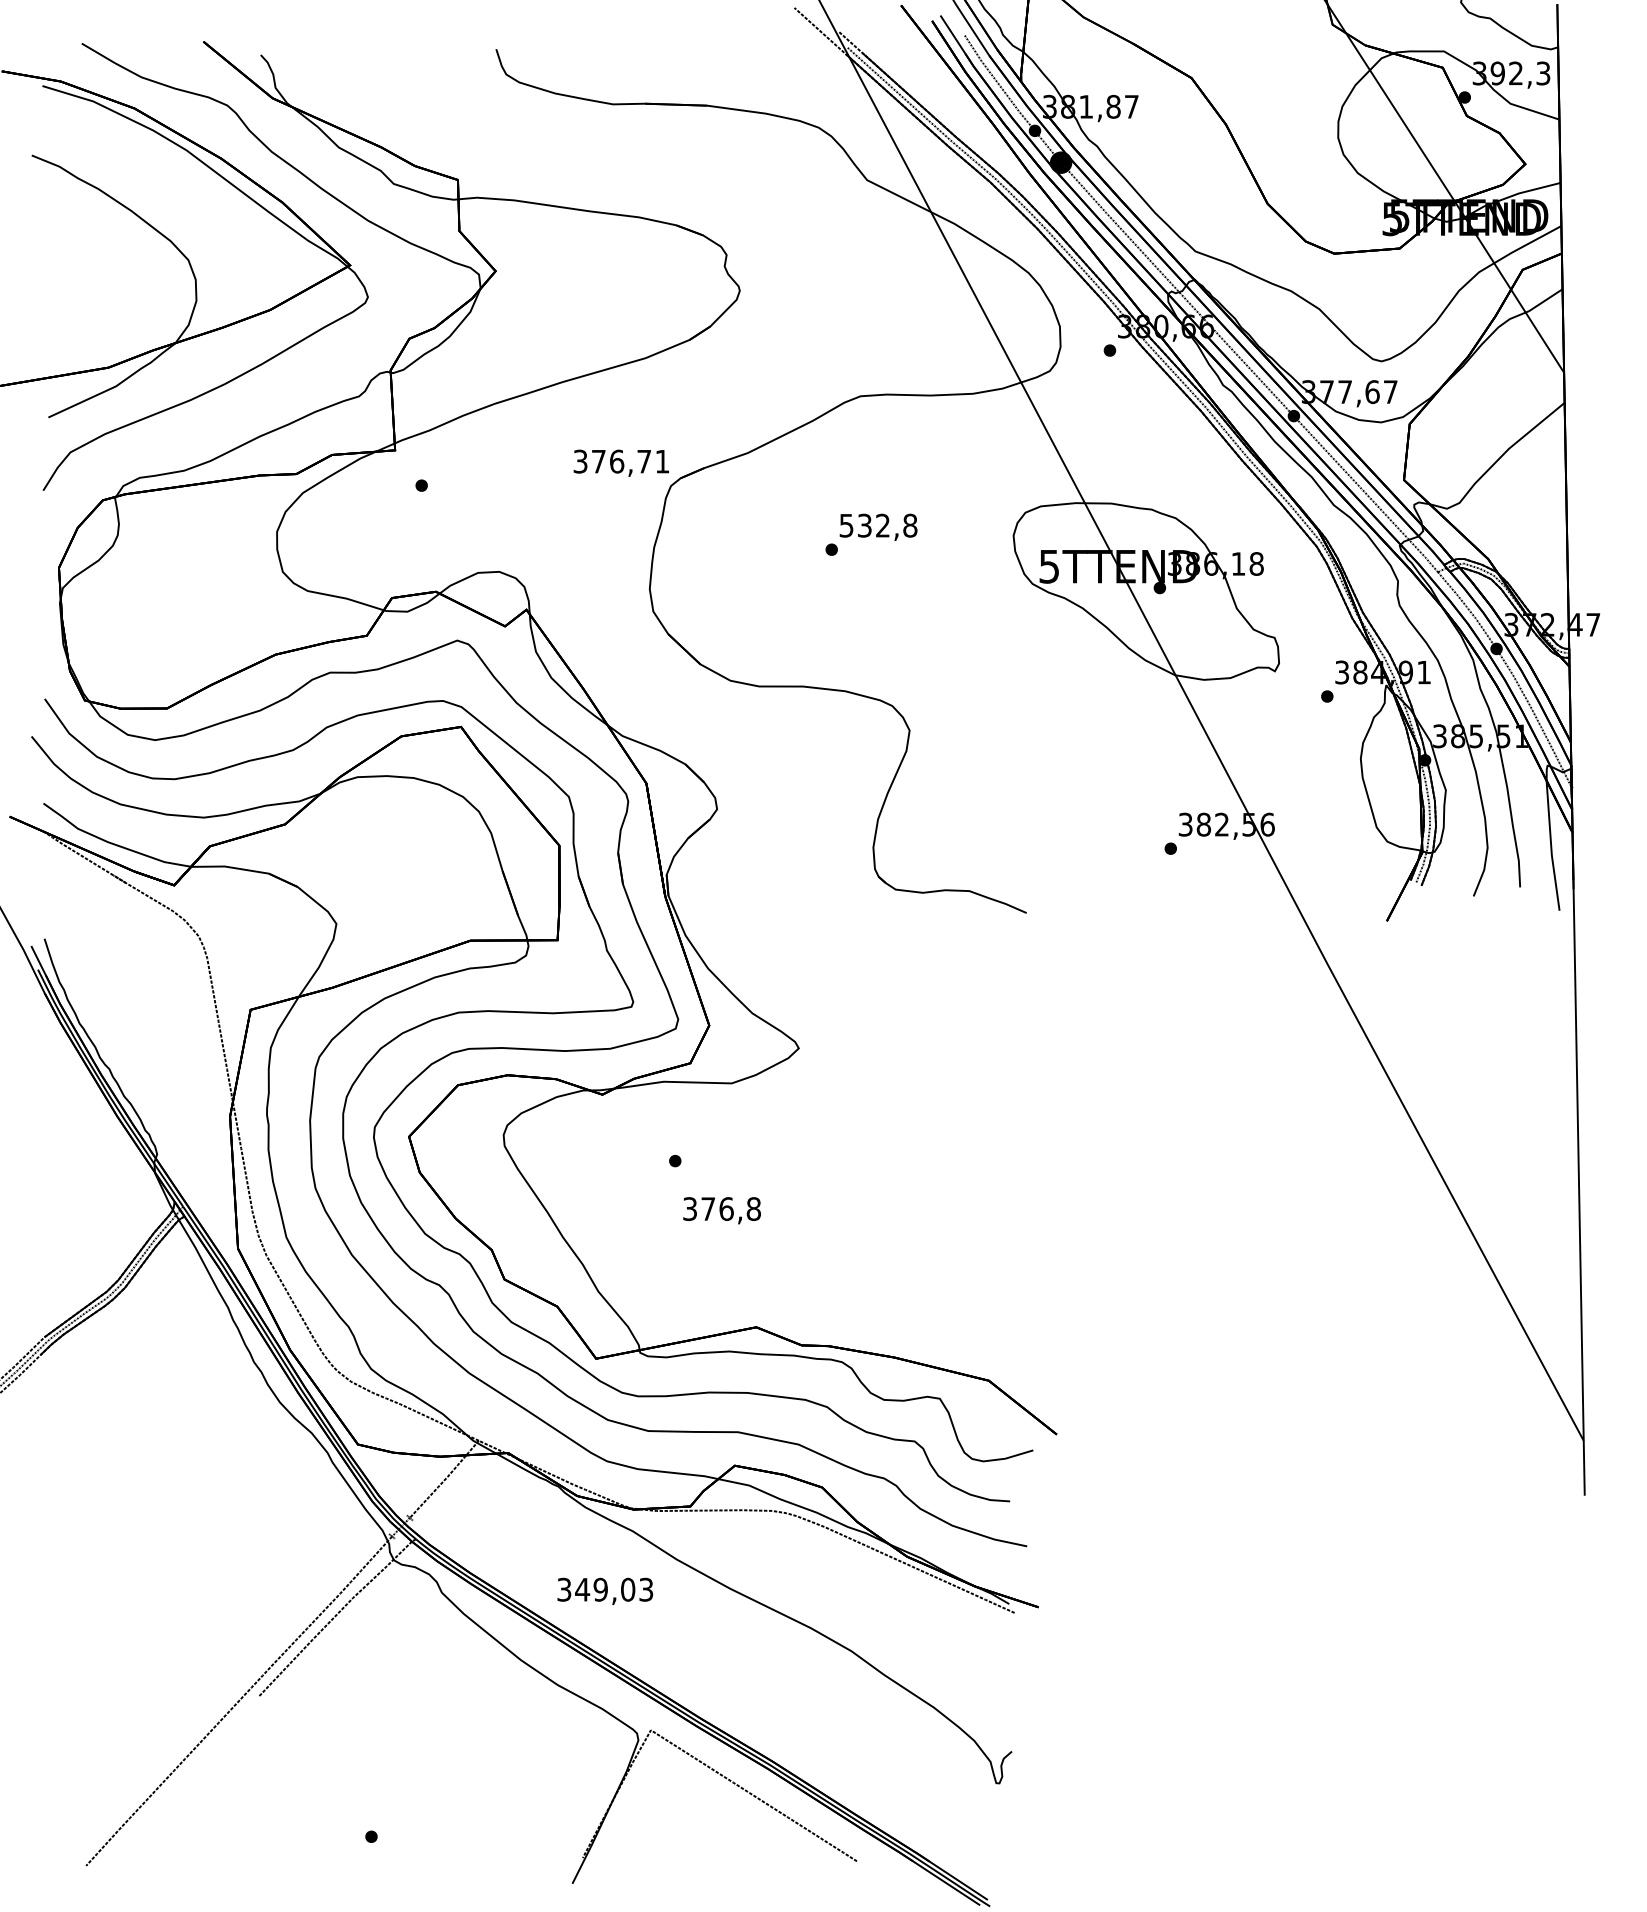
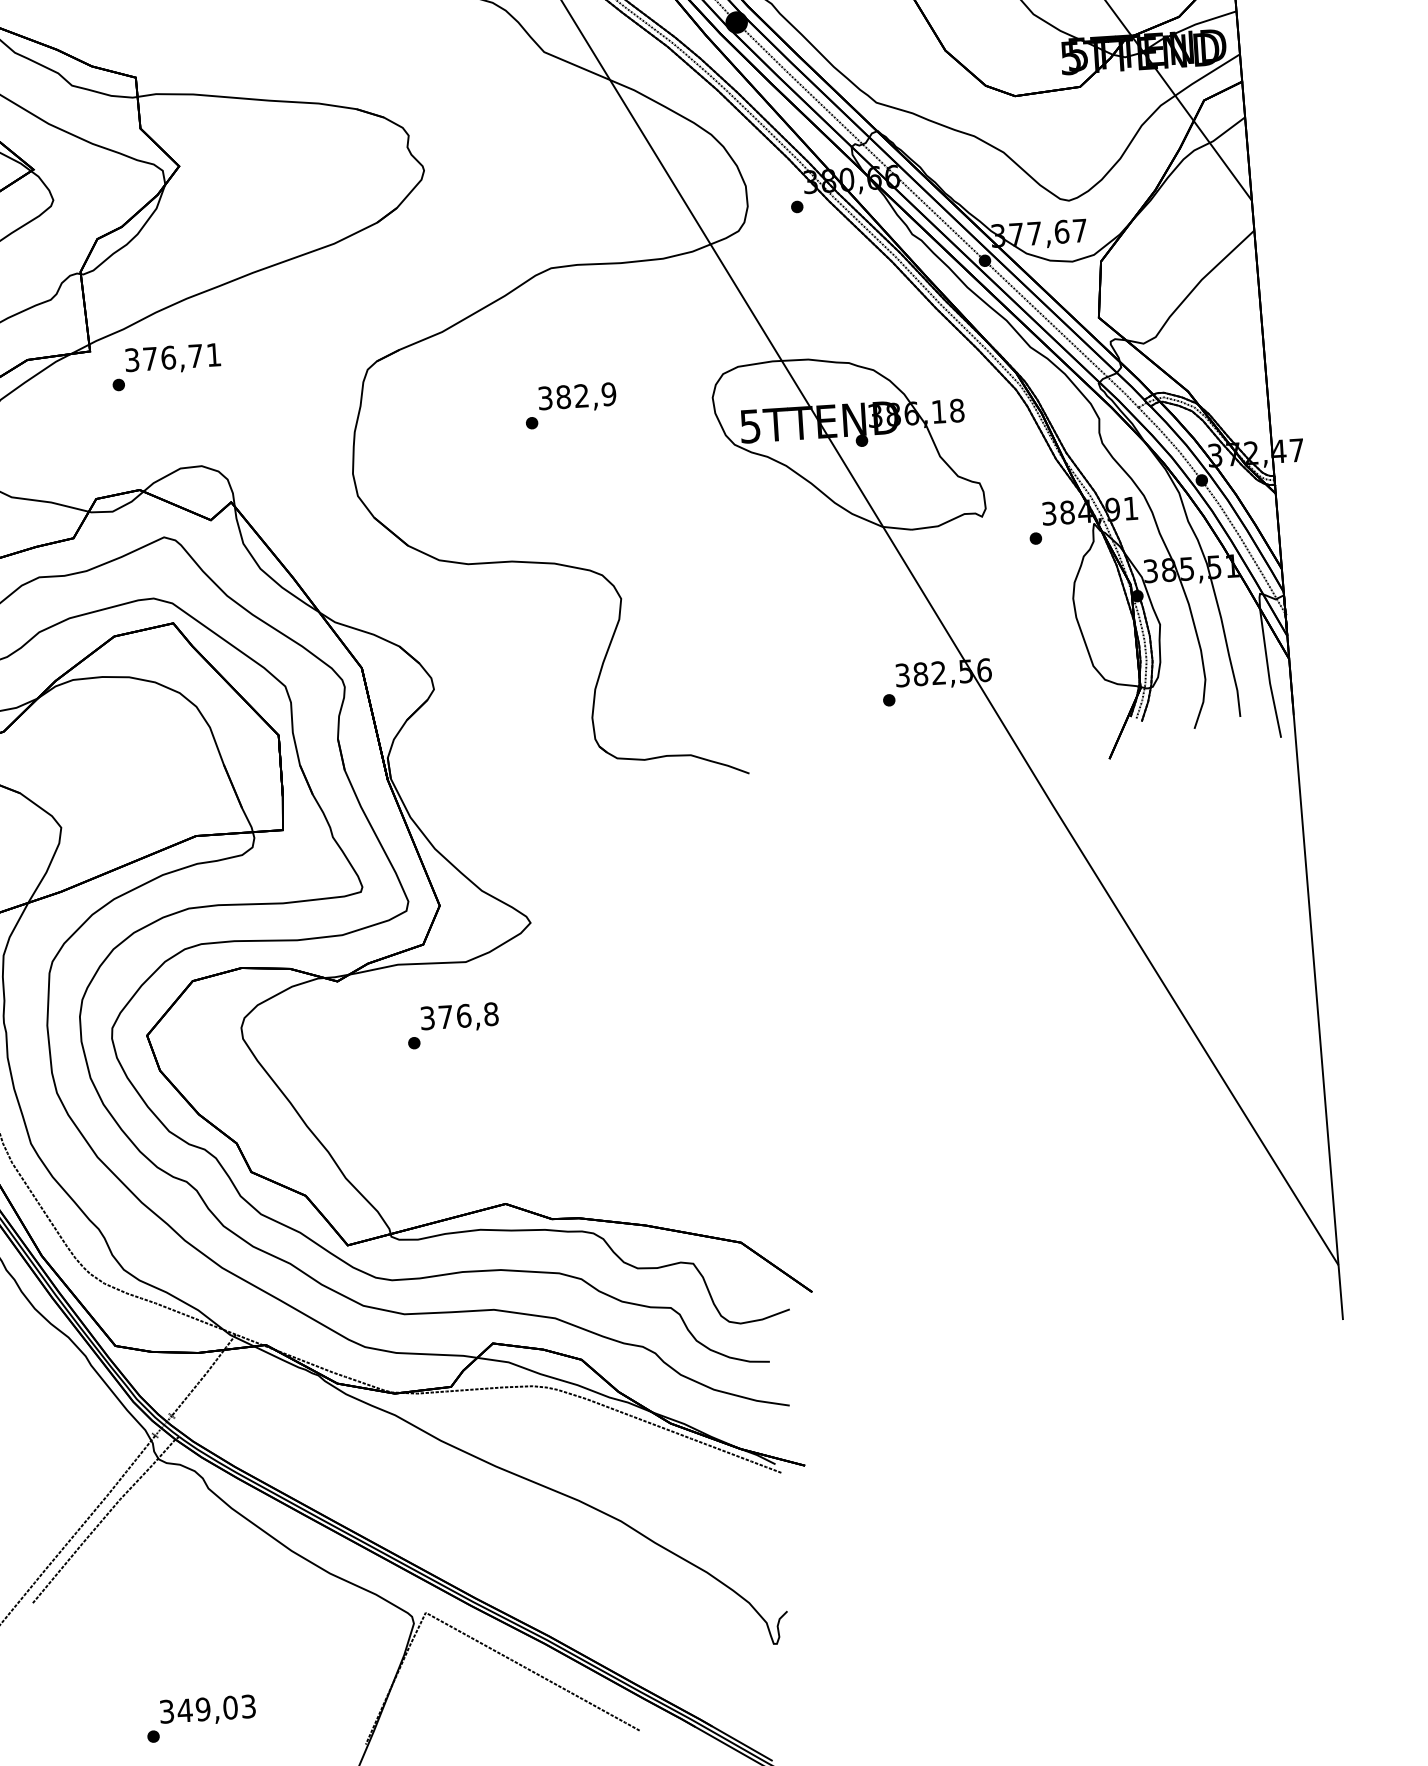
text: (620, 462) -> (172, 358), moved
text: (878, 525) -> (577, 396), 532,8 -> 382,9
text: (721, 1210) -> (459, 1017), moved
text: (605, 1590) -> (208, 1709), moved

